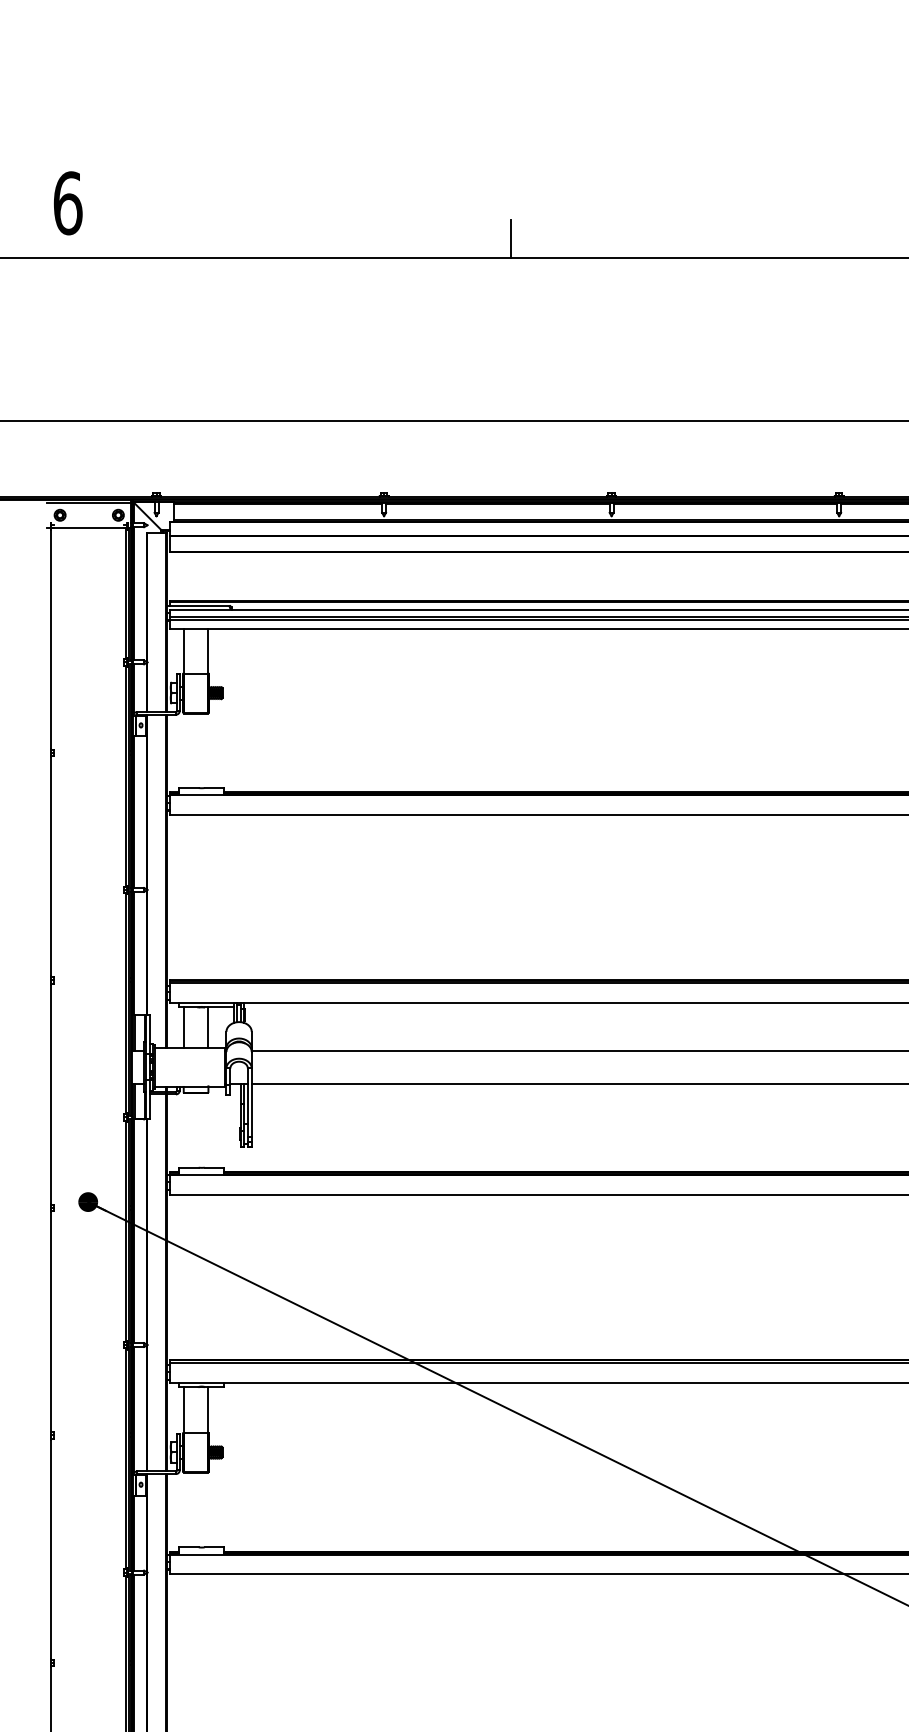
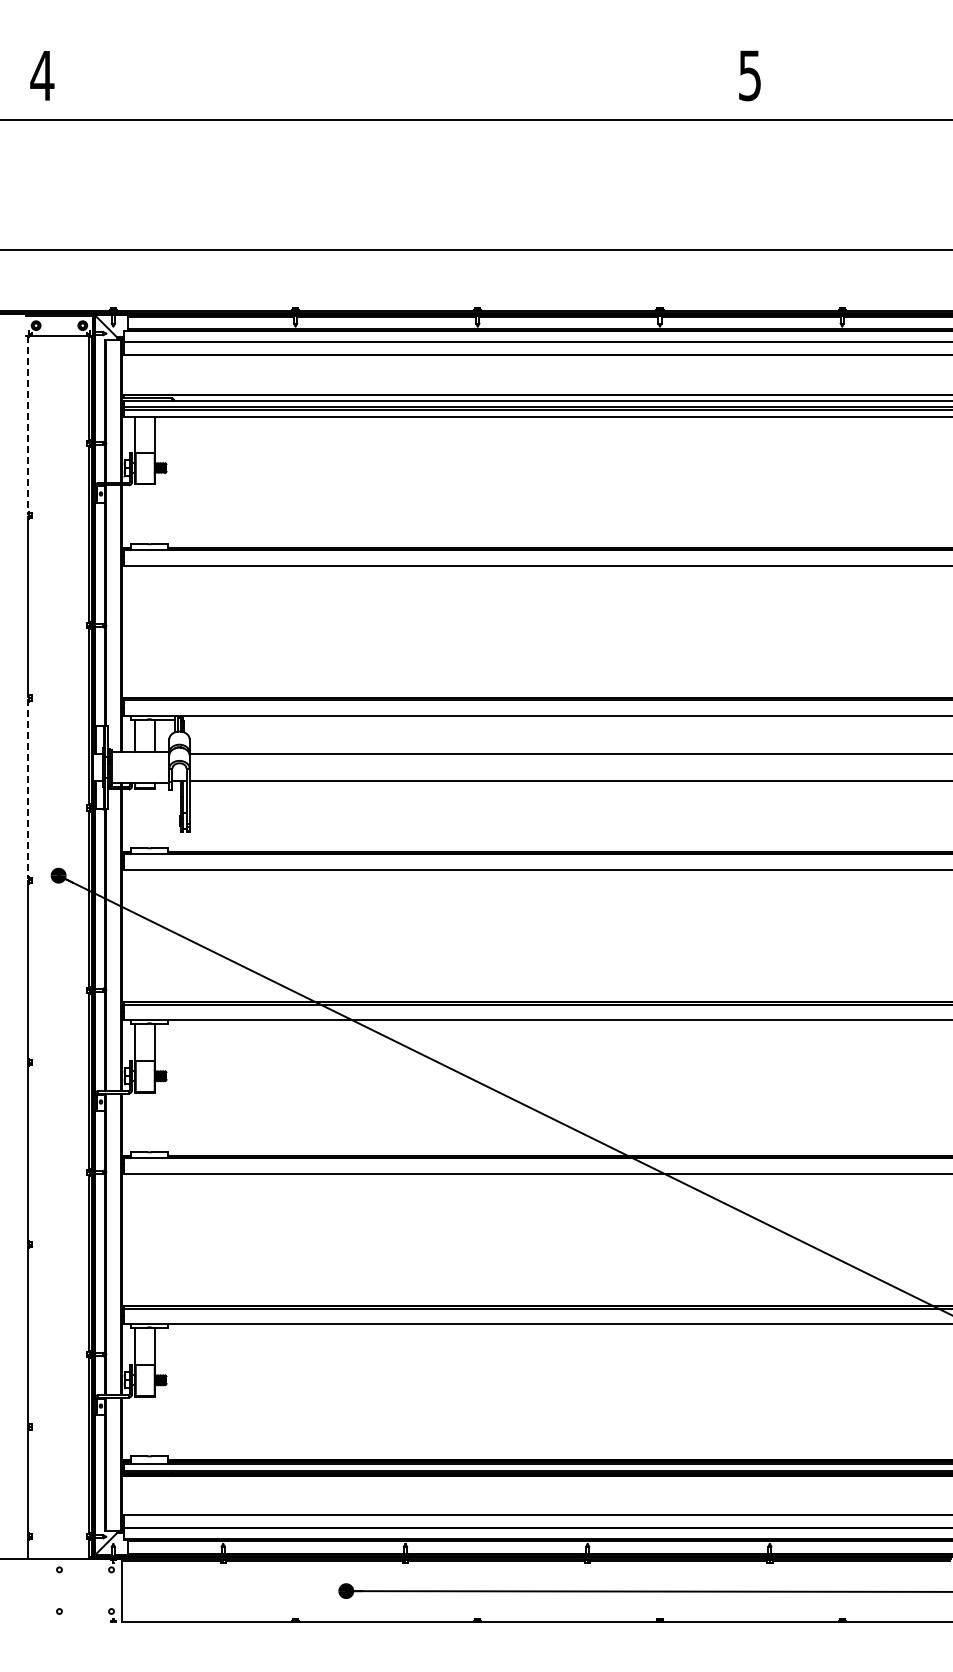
text: (68, 202) -> (42, 75), 6 -> 4
line: (511, 239) -> (397, 104), removed
line: (50, 641) -> (28, 426), solid -> dashed
line: (50, 1094) -> (28, 789), solid -> dashed

